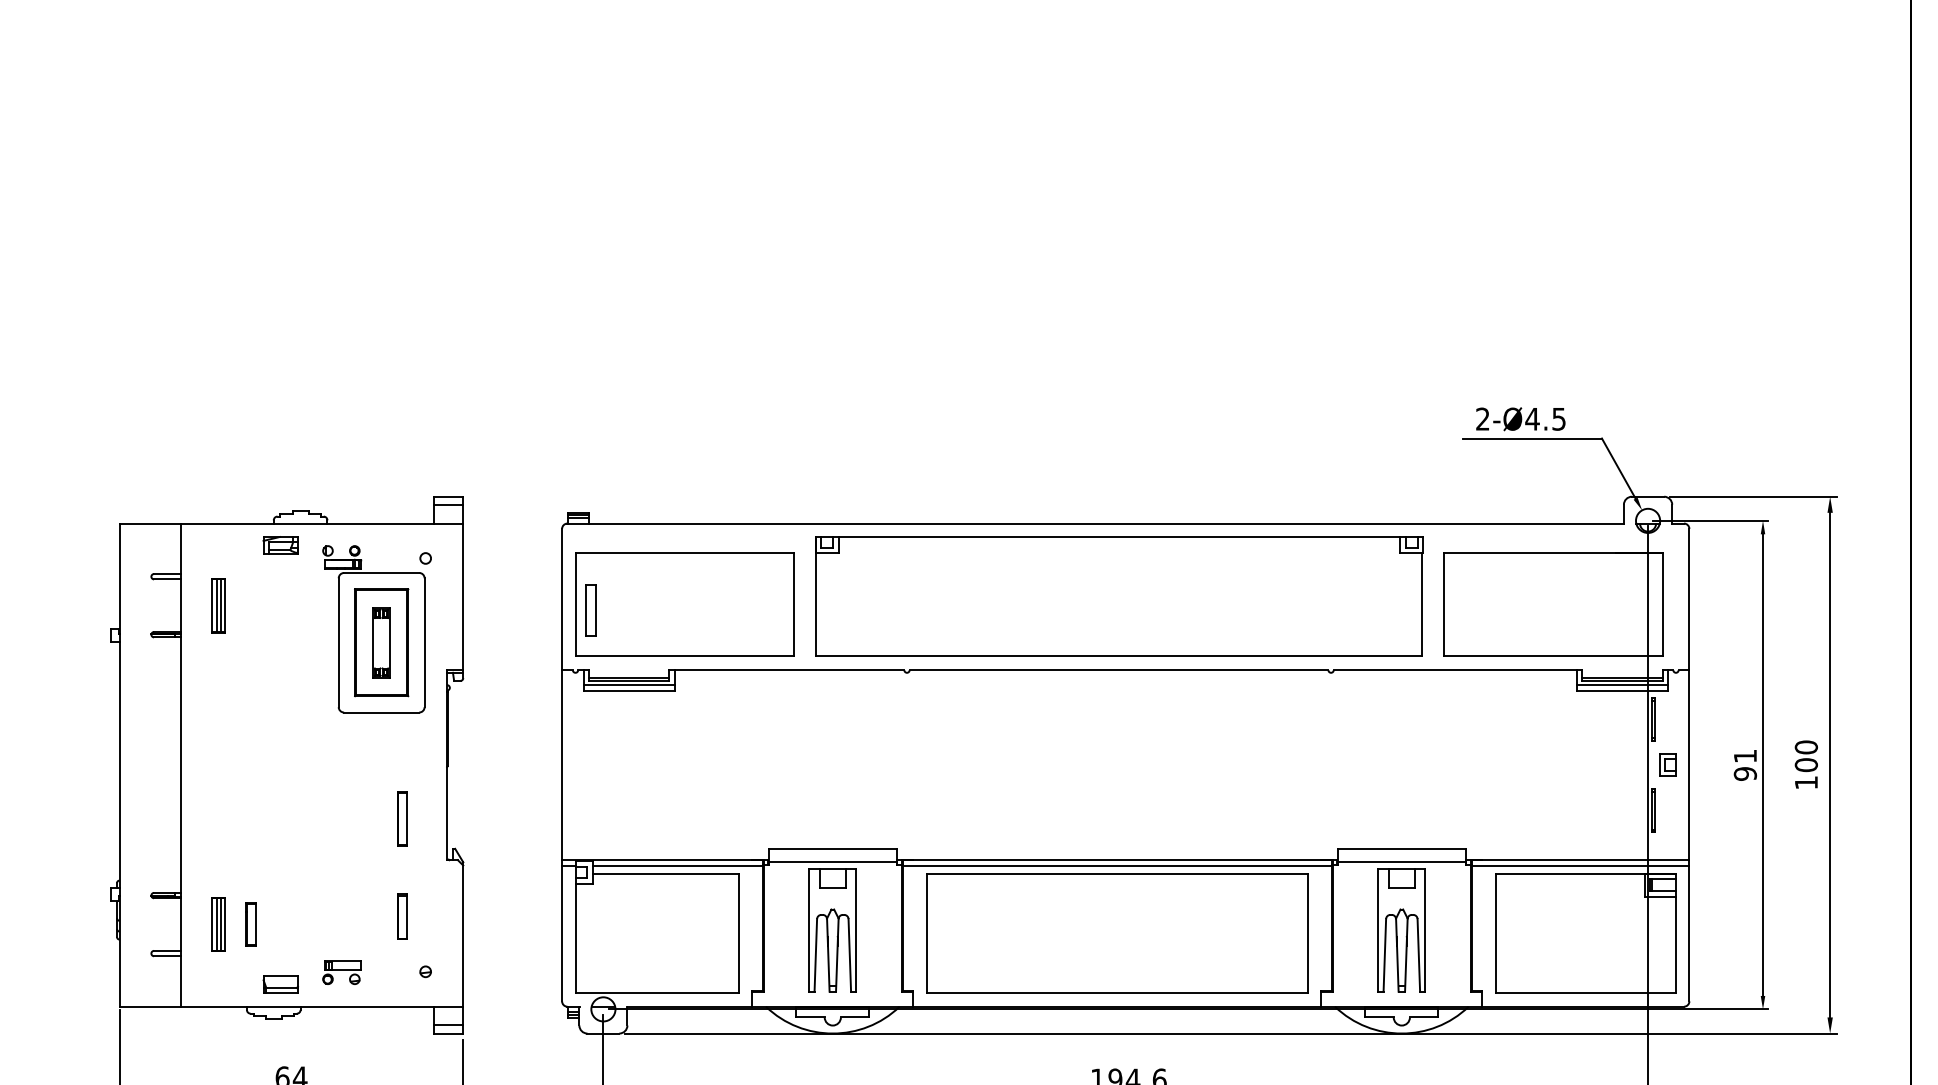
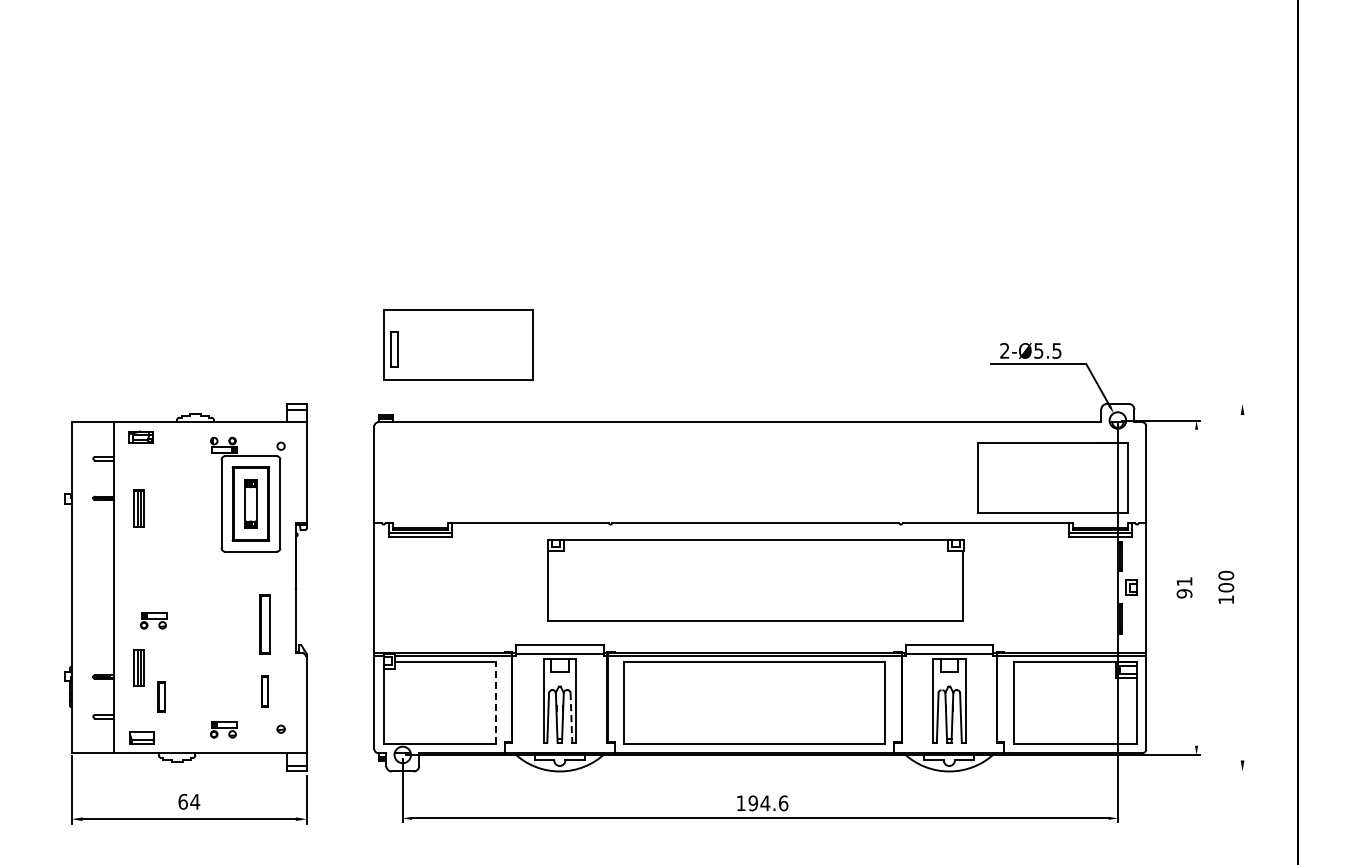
text: (1532, 418) -> (1038, 350), 2-Ø4.5 -> 2-Ø5.5
line: (1752, 497) -> (1189, 404), removed
part: (280, 544) -> (140, 436), moved
part: (1118, 596) -> (755, 580), moved
part: (684, 604) -> (458, 344), moved
part: (217, 605) -> (138, 508), moved
line: (1762, 764) -> (1196, 587), removed
line: (1830, 764) -> (1242, 587), removed
part: (239, 812) -> (153, 620), added
part: (401, 818) -> (264, 624), size x1.6
part: (217, 924) -> (138, 667), moved
line: (738, 934) -> (495, 703), solid -> dashed
line: (849, 954) -> (571, 717), solid -> dashed
part: (280, 983) -> (141, 737), moved
line: (1229, 1033) -> (831, 771), removed

